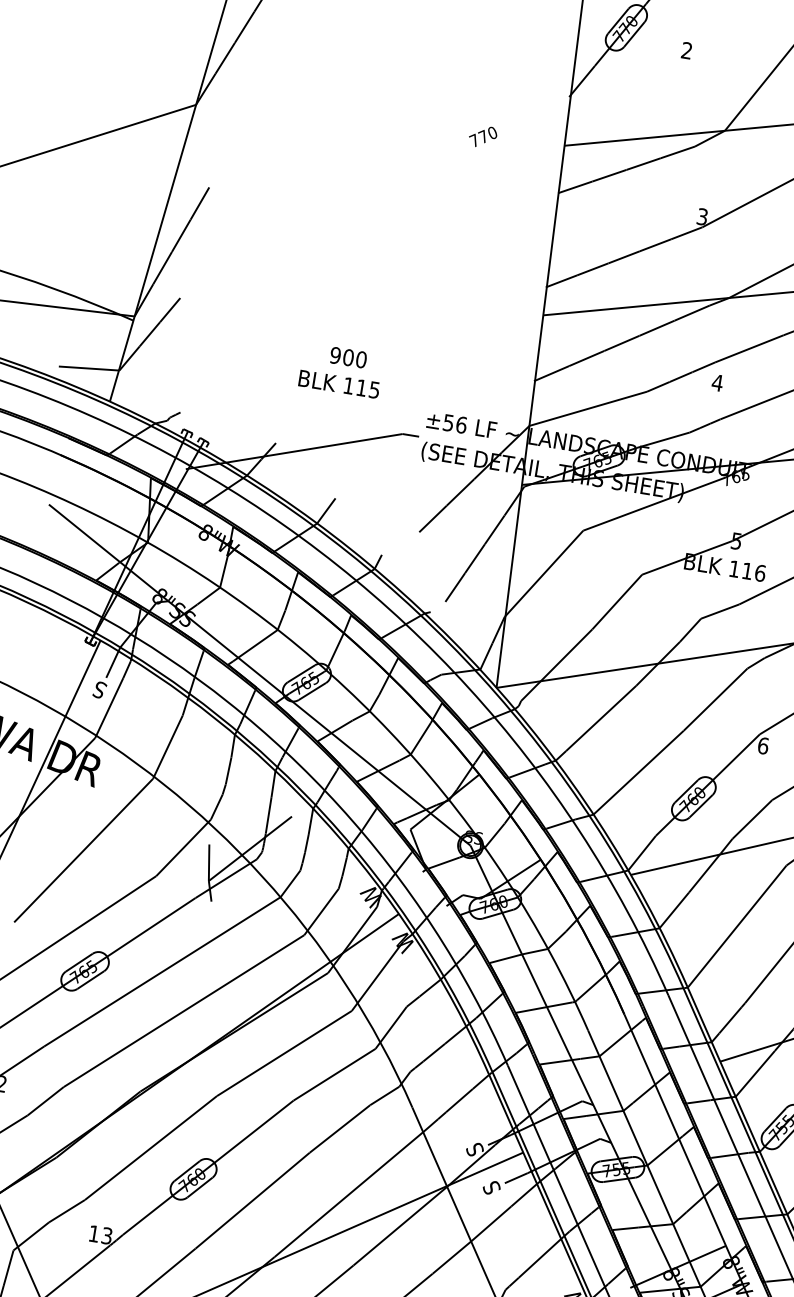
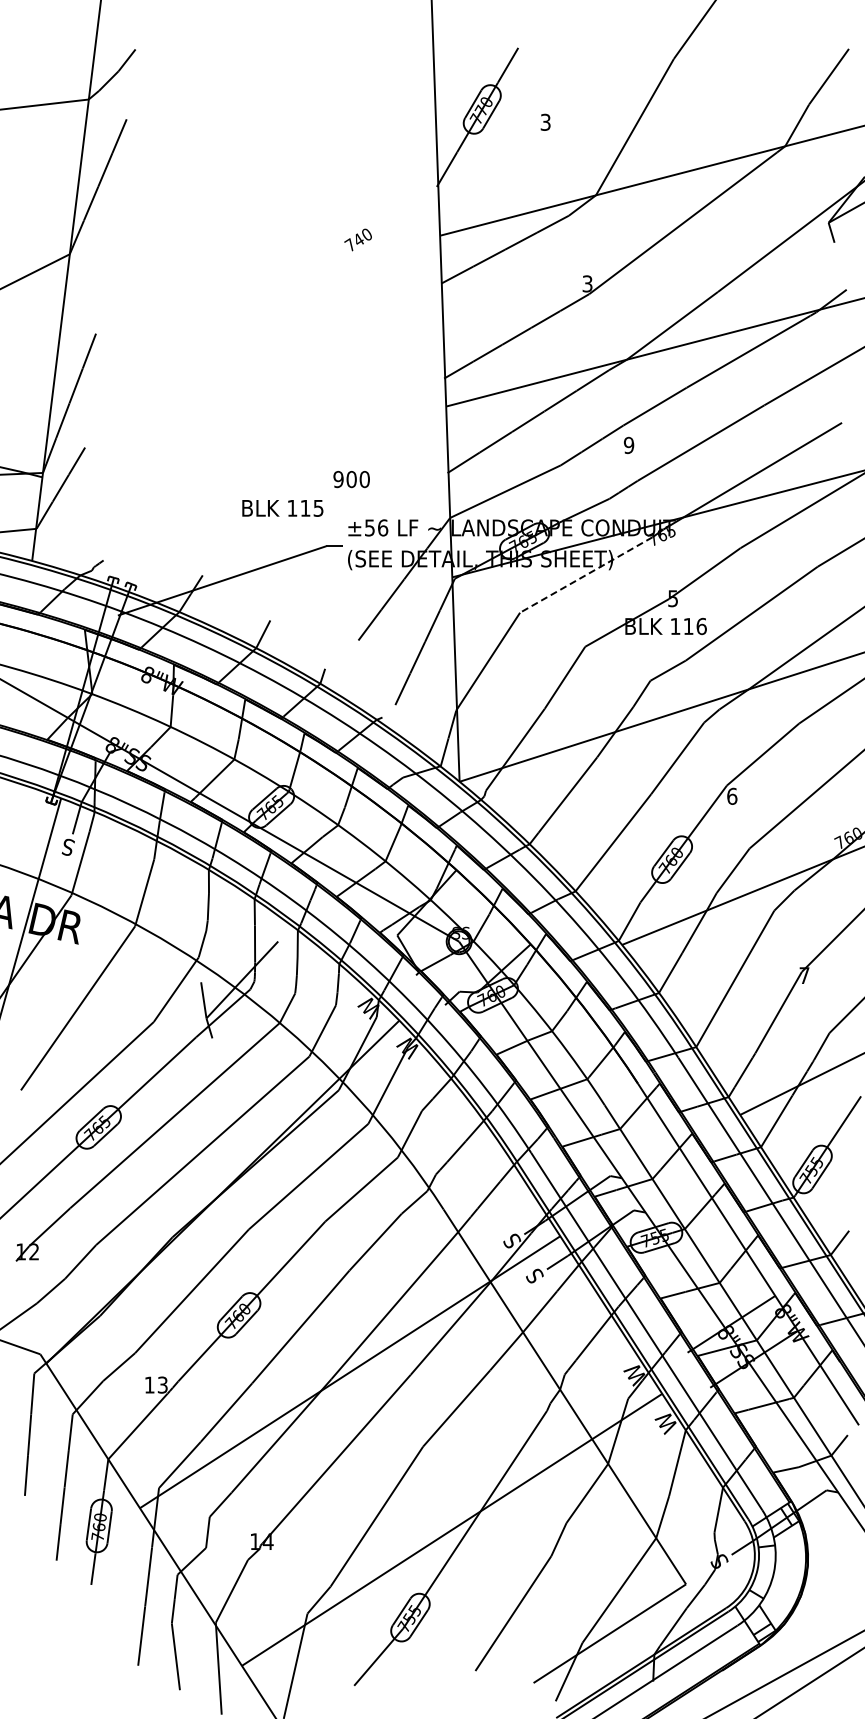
text: (686, 50) -> (545, 122), 2 -> 3
text: (482, 135) -> (357, 238), 770 -> 740
text: (348, 357) -> (351, 479), moved
text: (717, 382) -> (628, 445), 4 -> 9
text: (338, 384) -> (282, 508), moved
line: (653, 504) -> (585, 575), solid -> dashed

